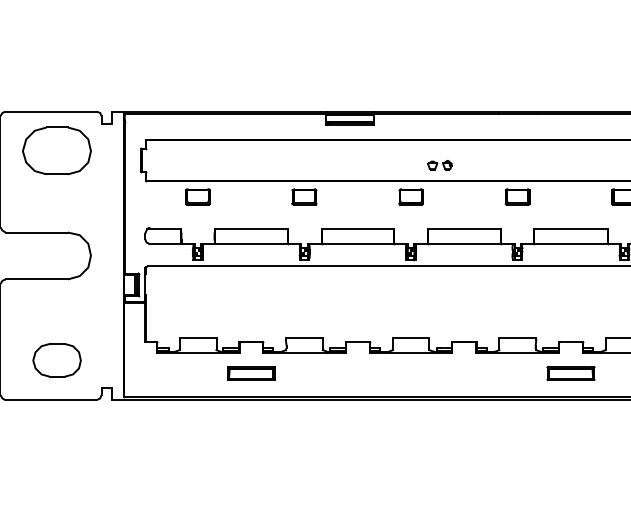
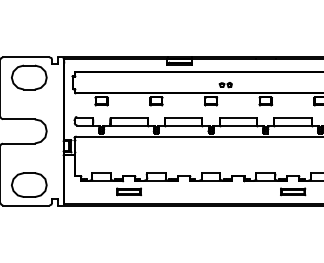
part: (57, 359) -> (29, 184), size x1.43

